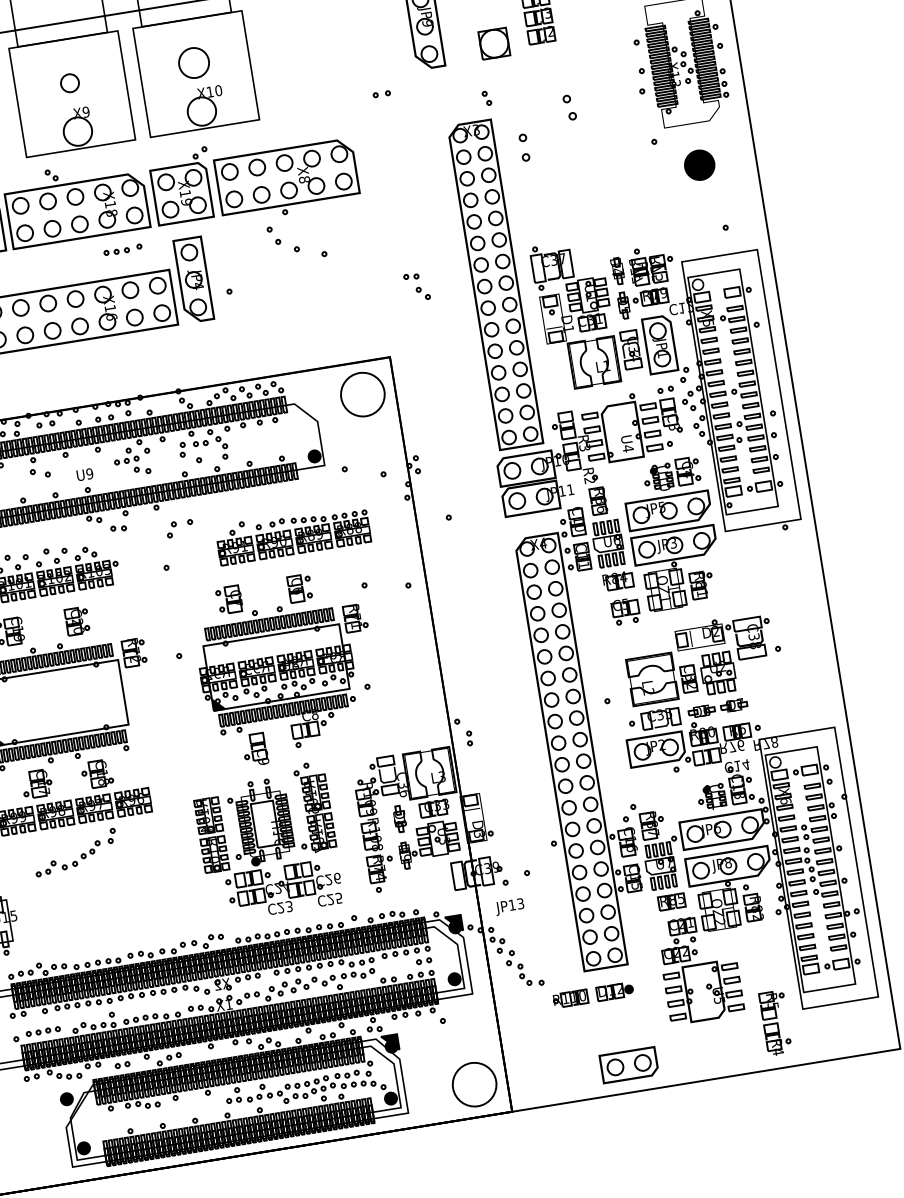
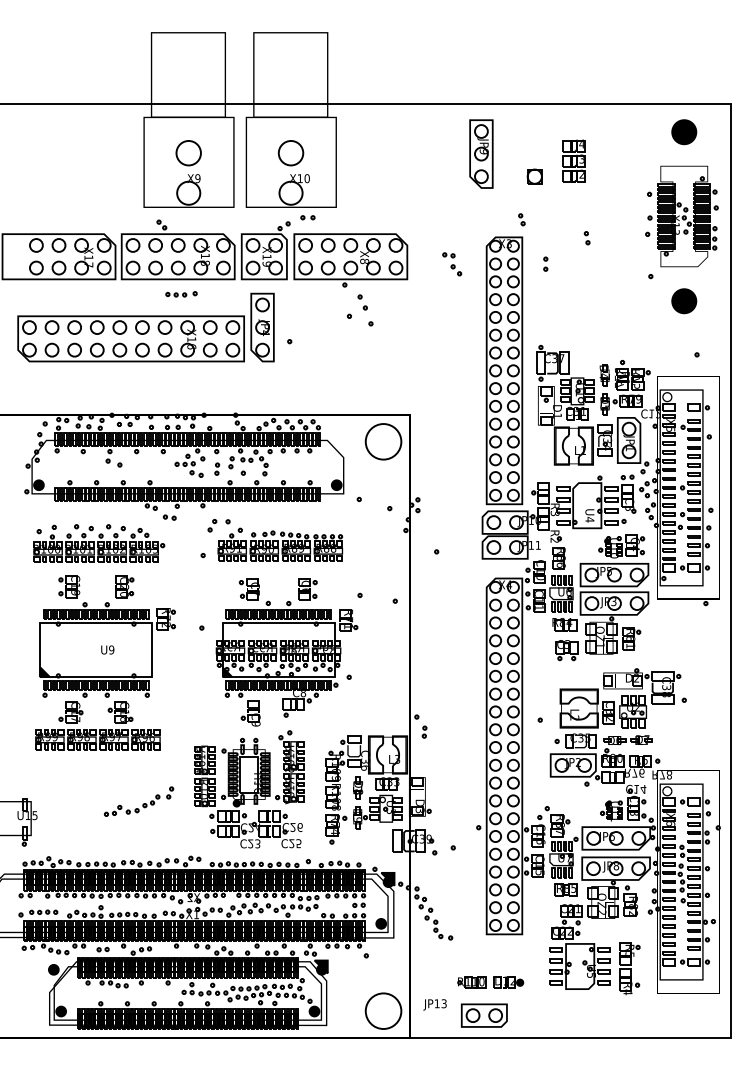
part: (493, 43) -> (534, 176), size x0.62
circle: (69, 83) -> (188, 153), size x1.67
part: (381, 94) -> (307, 217), moved
part: (568, 108) -> (586, 238), size x0.62
part: (524, 146) -> (545, 263), size x0.62
part: (273, 235) -> (362, 302), moved
part: (122, 250) -> (181, 294), moved
part: (417, 287) -> (452, 264), moved
part: (166, 459) -> (217, 468), added
text: (84, 474) -> (107, 649), moved
part: (293, 533) -> (280, 544), moved
part: (75, 852) -> (138, 801), moved
text: (509, 906) -> (434, 1004), moved
part: (593, 994) -> (490, 982), moved
part: (775, 1022) -> (629, 968), moved
part: (629, 1064) -> (484, 1015), moved

